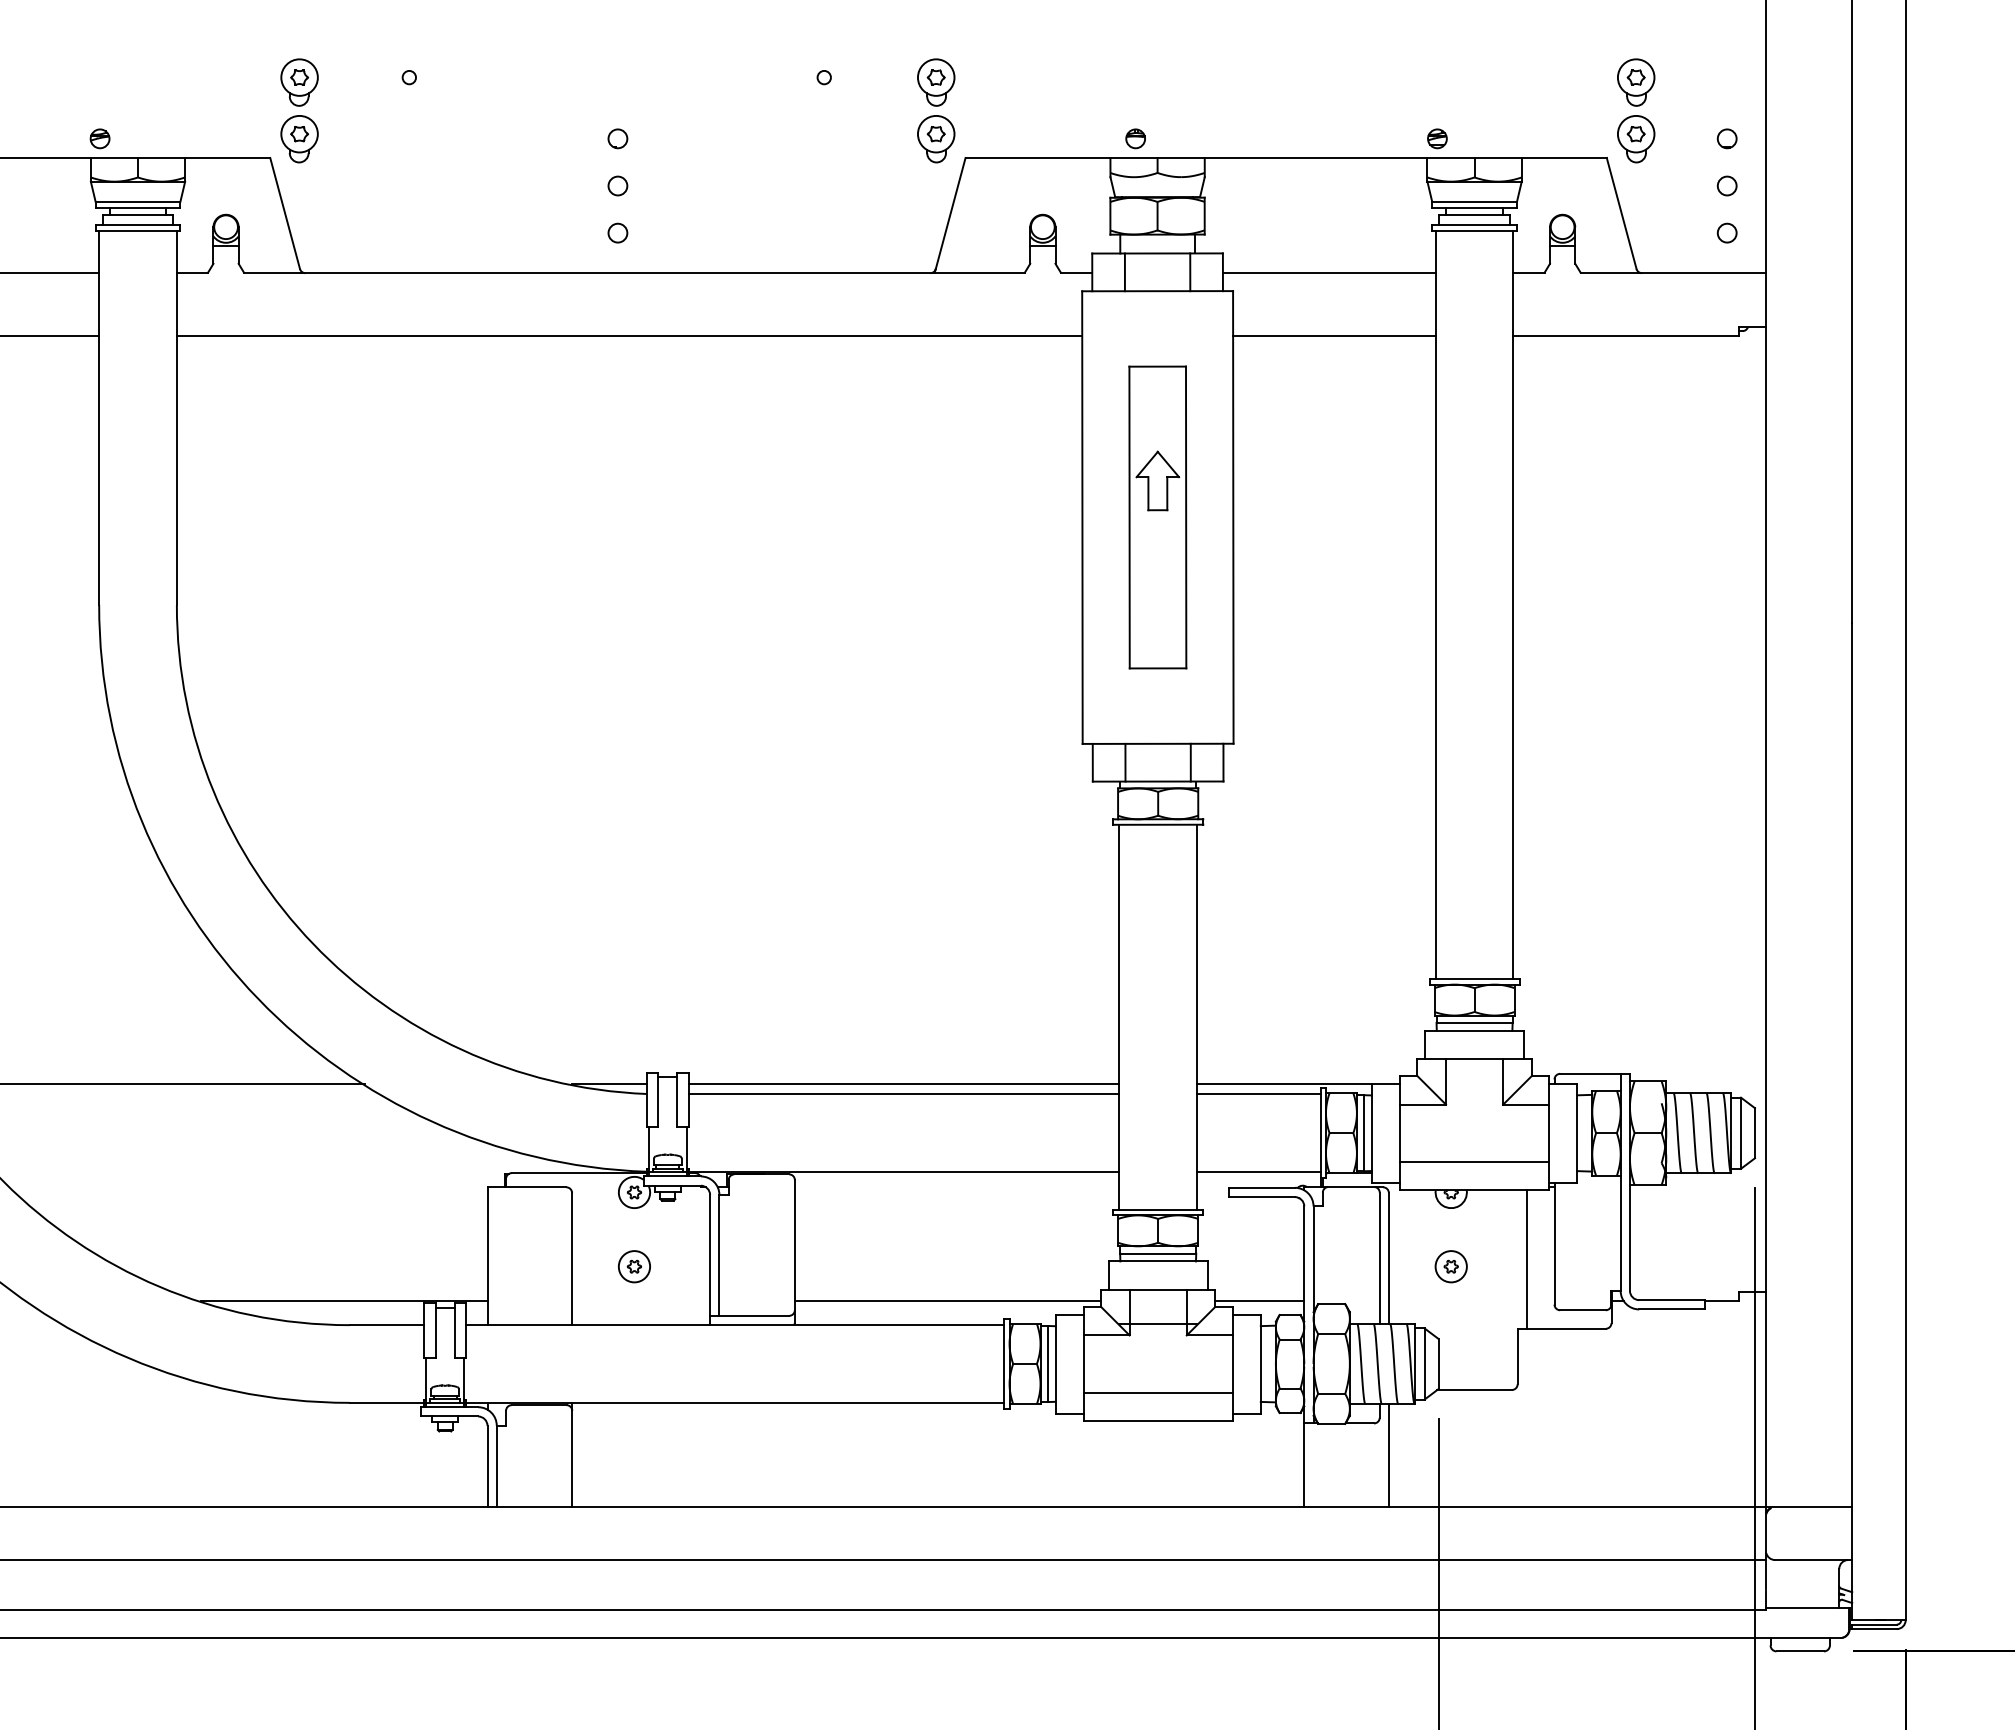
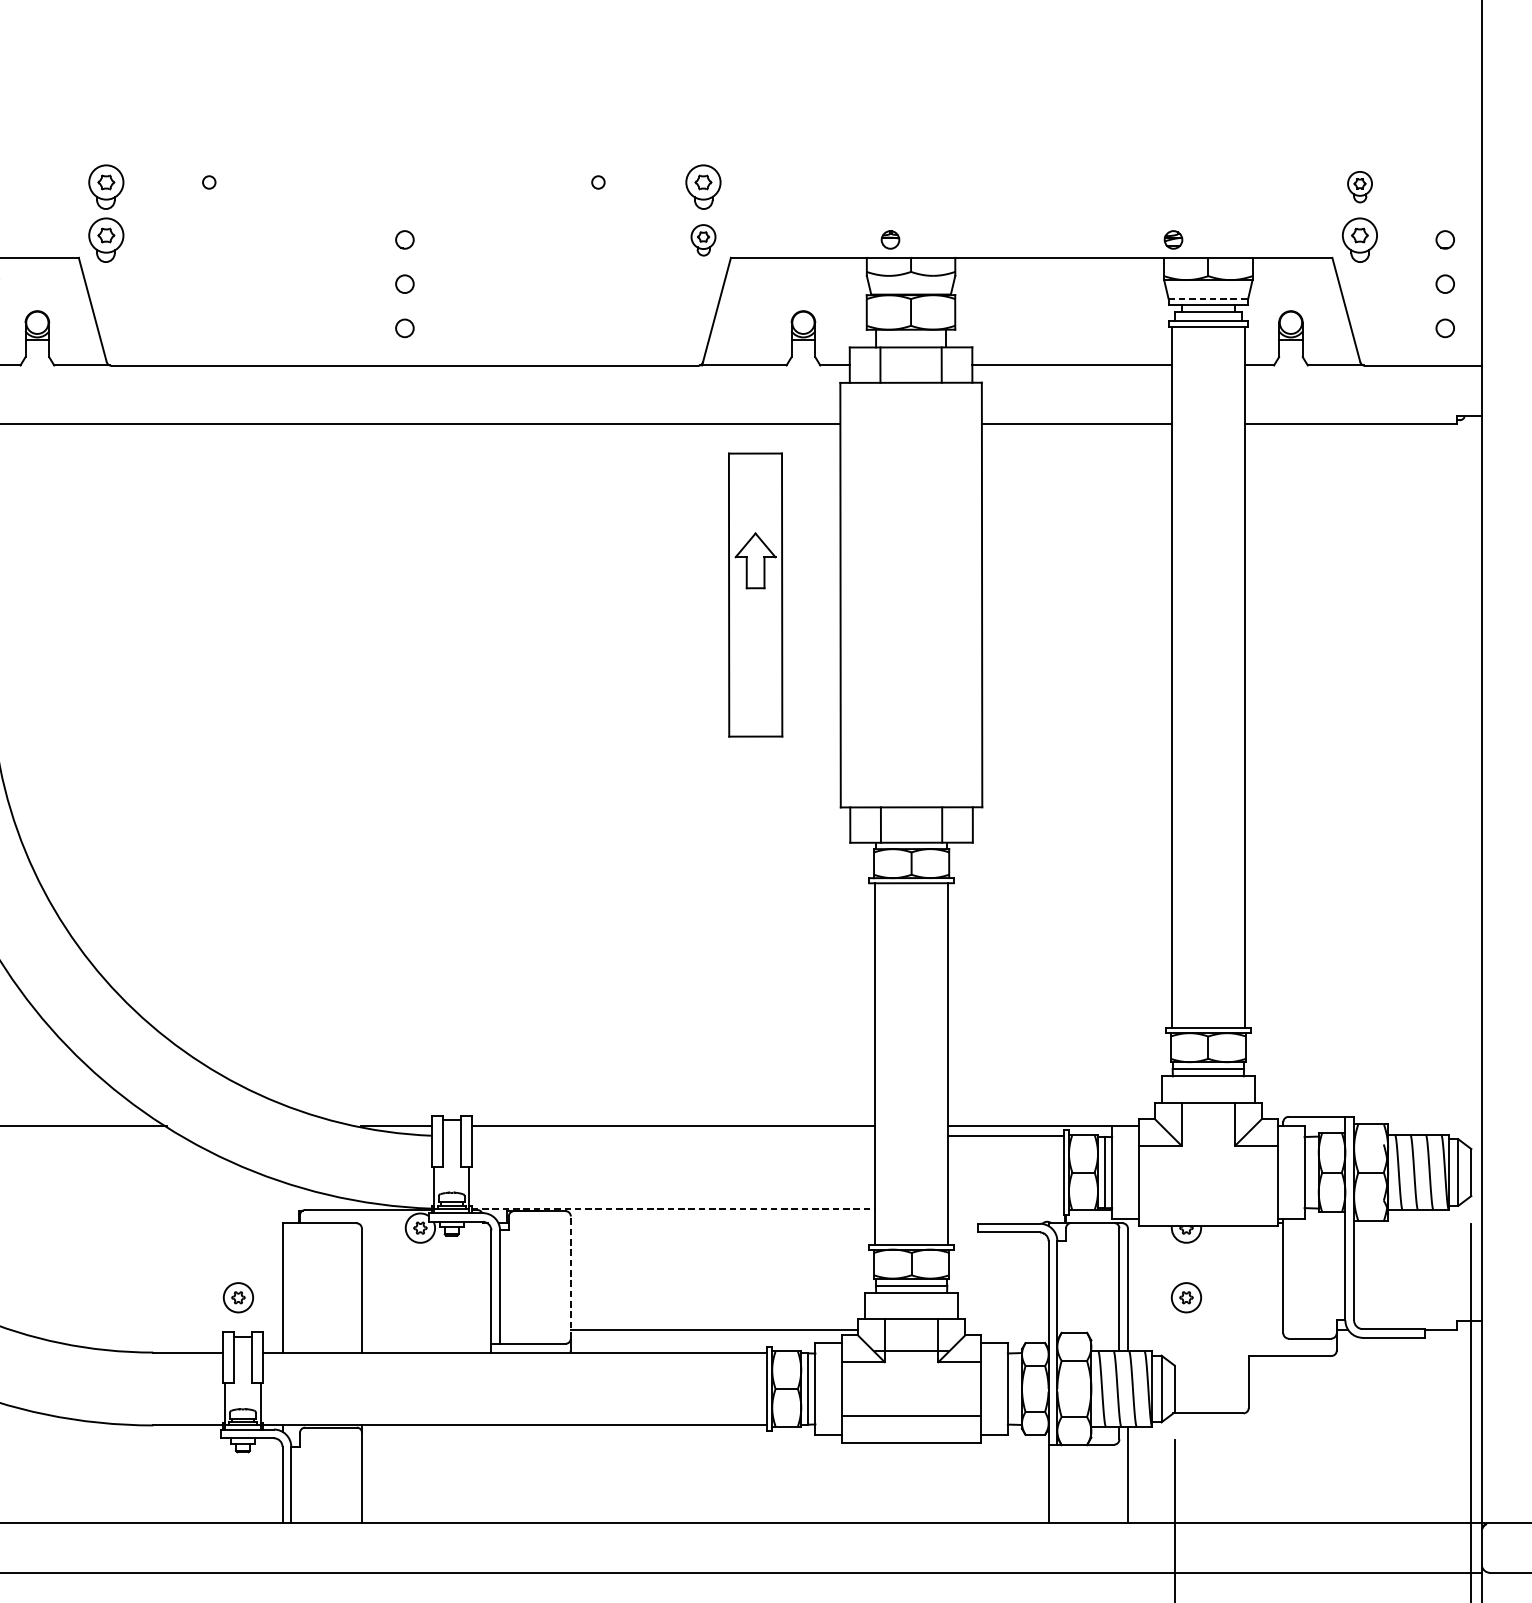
part: (1636, 82) -> (1360, 187), size x0.7
part: (936, 139) -> (703, 240), size x0.7
line: (1475, 201) -> (1209, 298), solid -> dashed
part: (1157, 517) -> (755, 595), moved
line: (904, 1094) -> (673, 1136), removed
line: (1474, 1161) -> (1208, 1199), removed
line: (904, 1172) -> (673, 1209), solid -> dashed
line: (1258, 1172) -> (1005, 1209), removed
line: (794, 1244) -> (570, 1276), solid -> dashed
line: (1526, 1259) -> (1257, 1290), removed
part: (634, 1266) -> (238, 1297), moved
line: (343, 1300) -> (147, 1329), removed
line: (1259, 1300) -> (1006, 1329), removed

